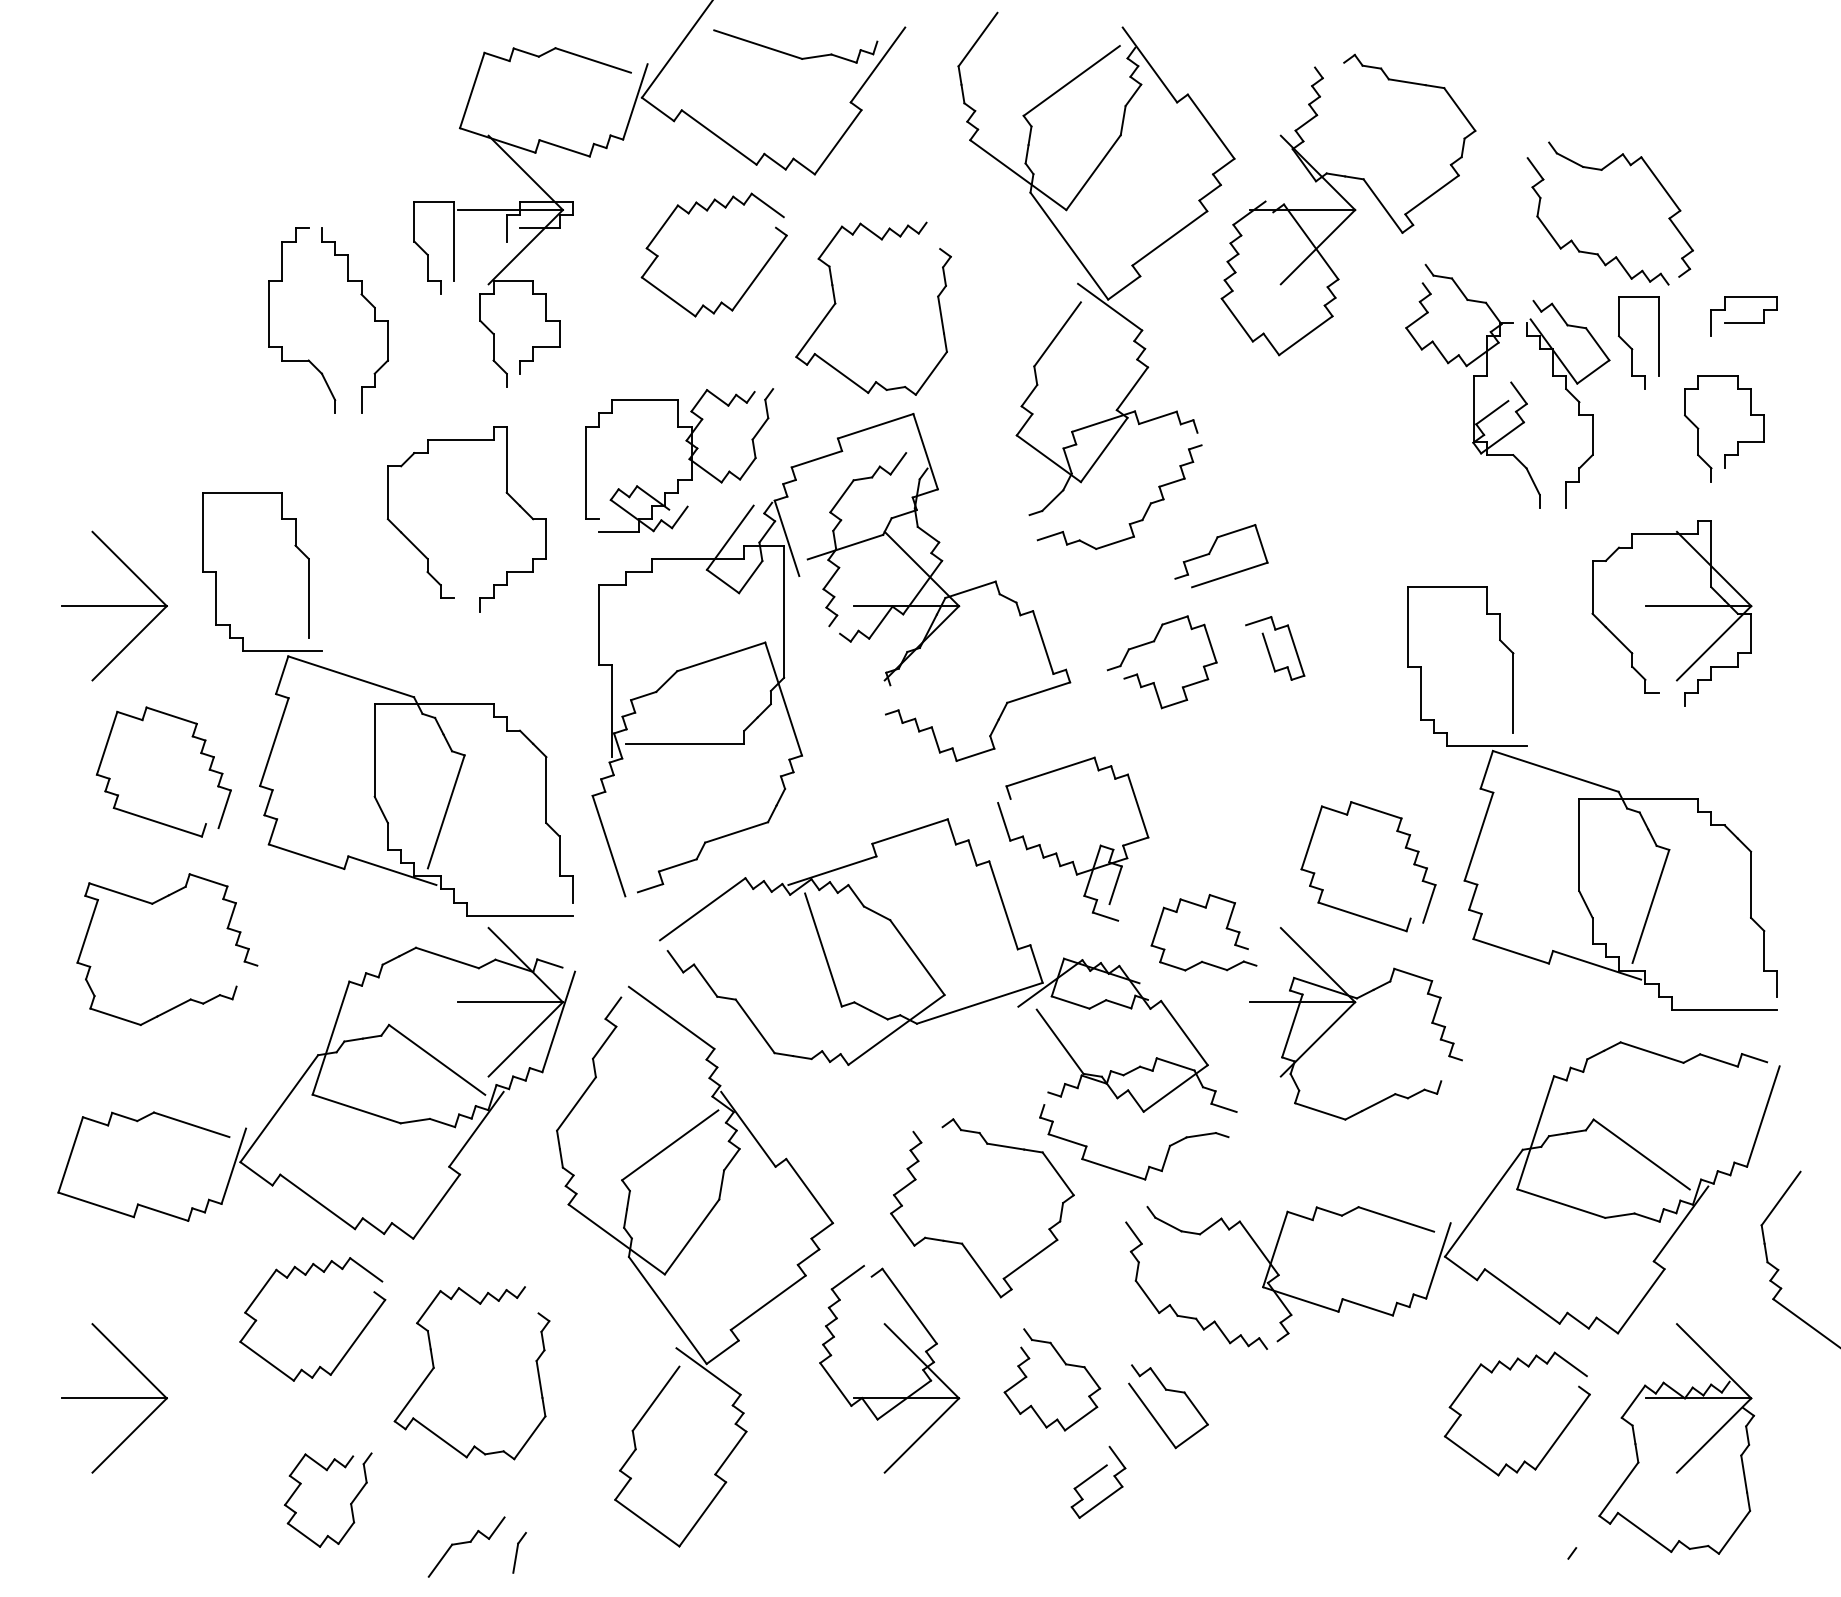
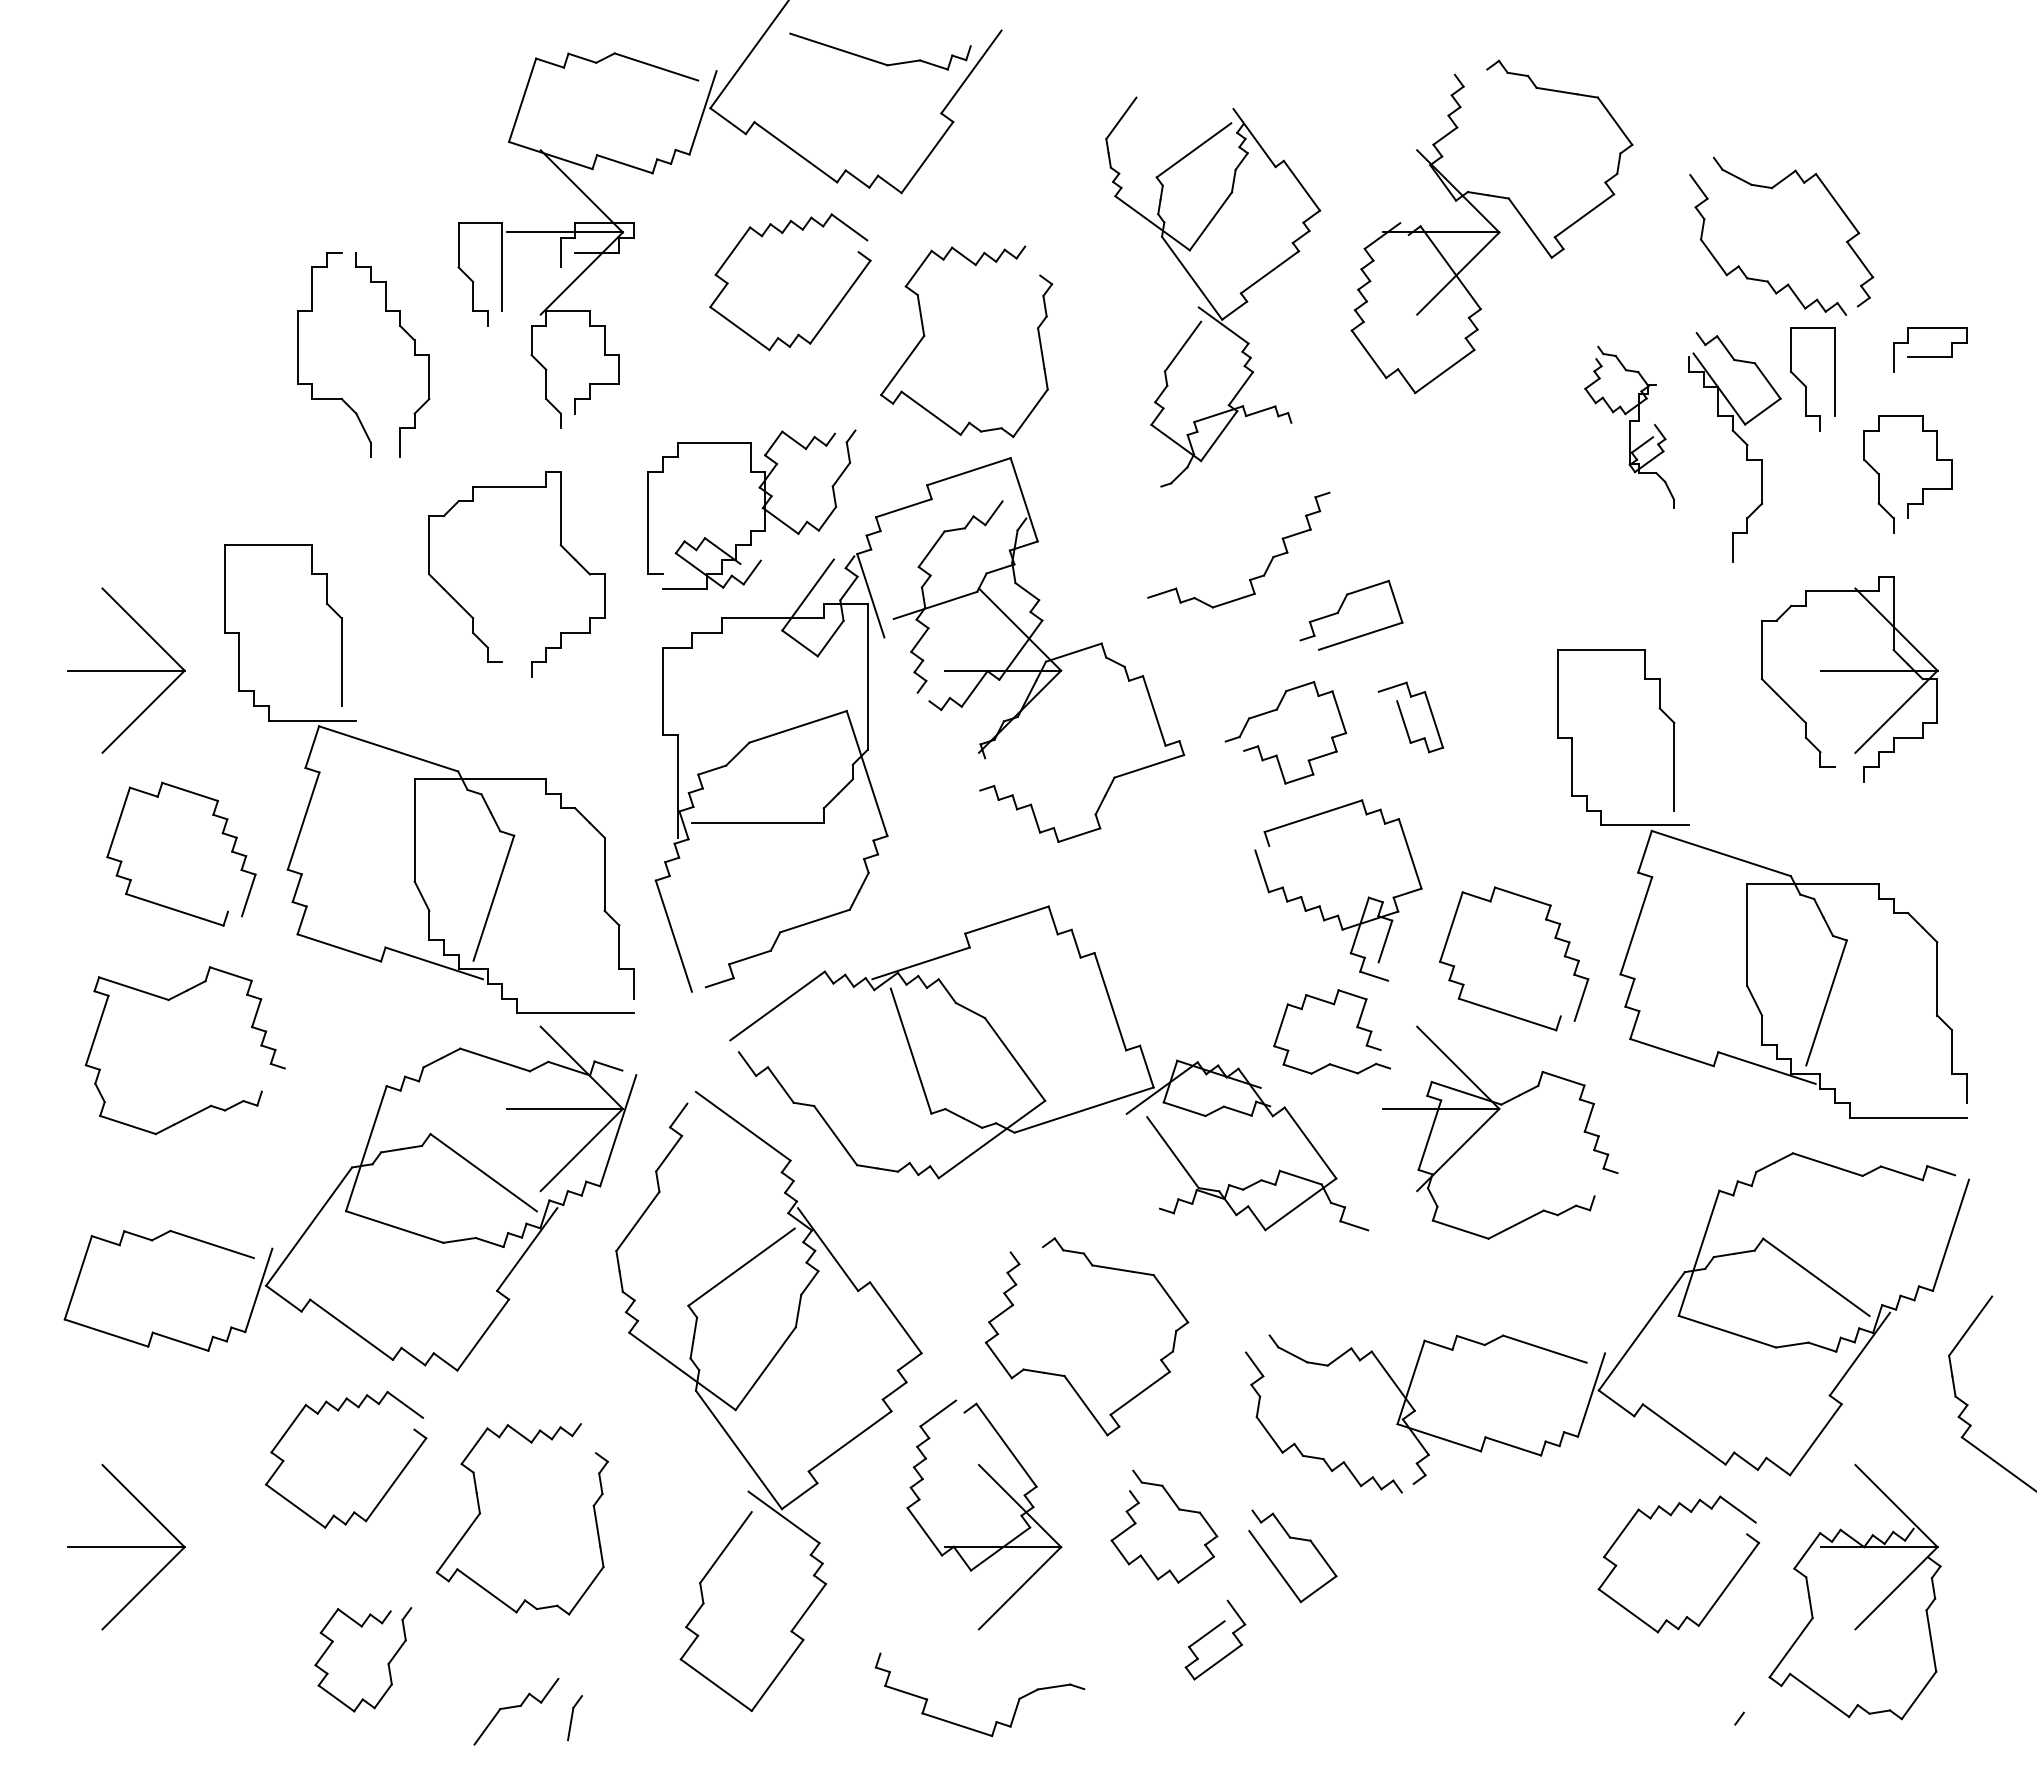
part: (1095, 263) -> (1212, 291), size x0.7
part: (1472, 386) -> (1629, 427), size x0.6
part: (1056, 852) -> (1320, 905), moved
part: (1148, 1166) -> (995, 1721), moved

